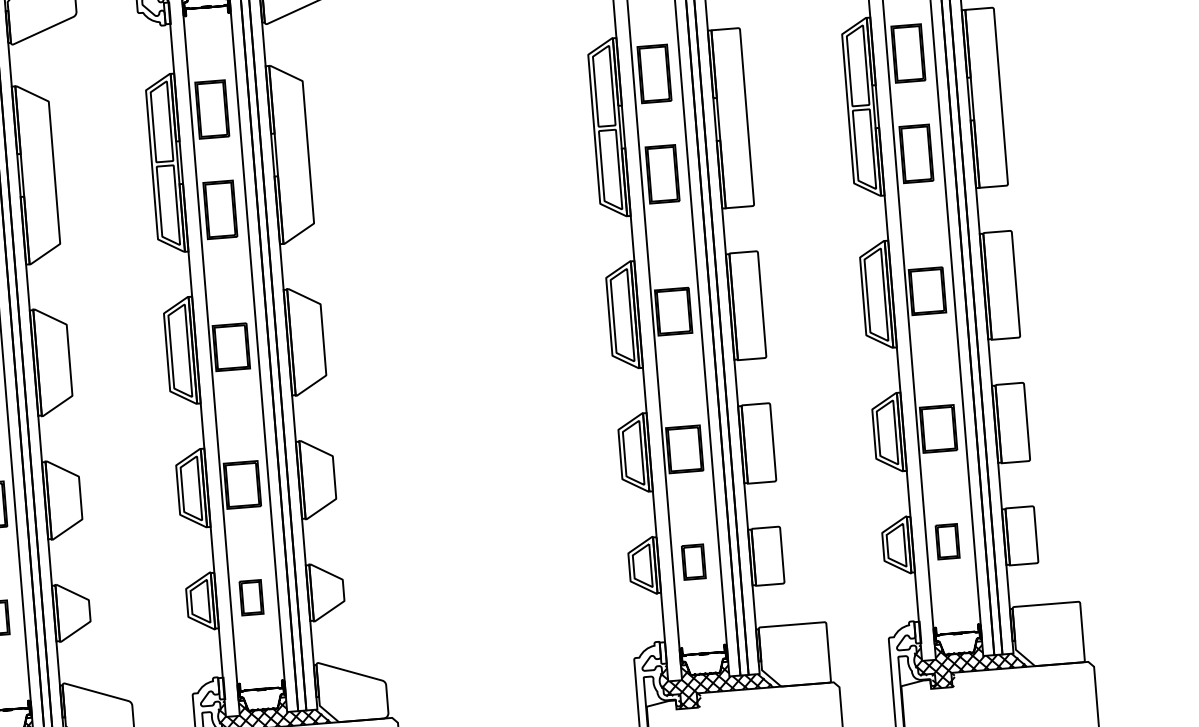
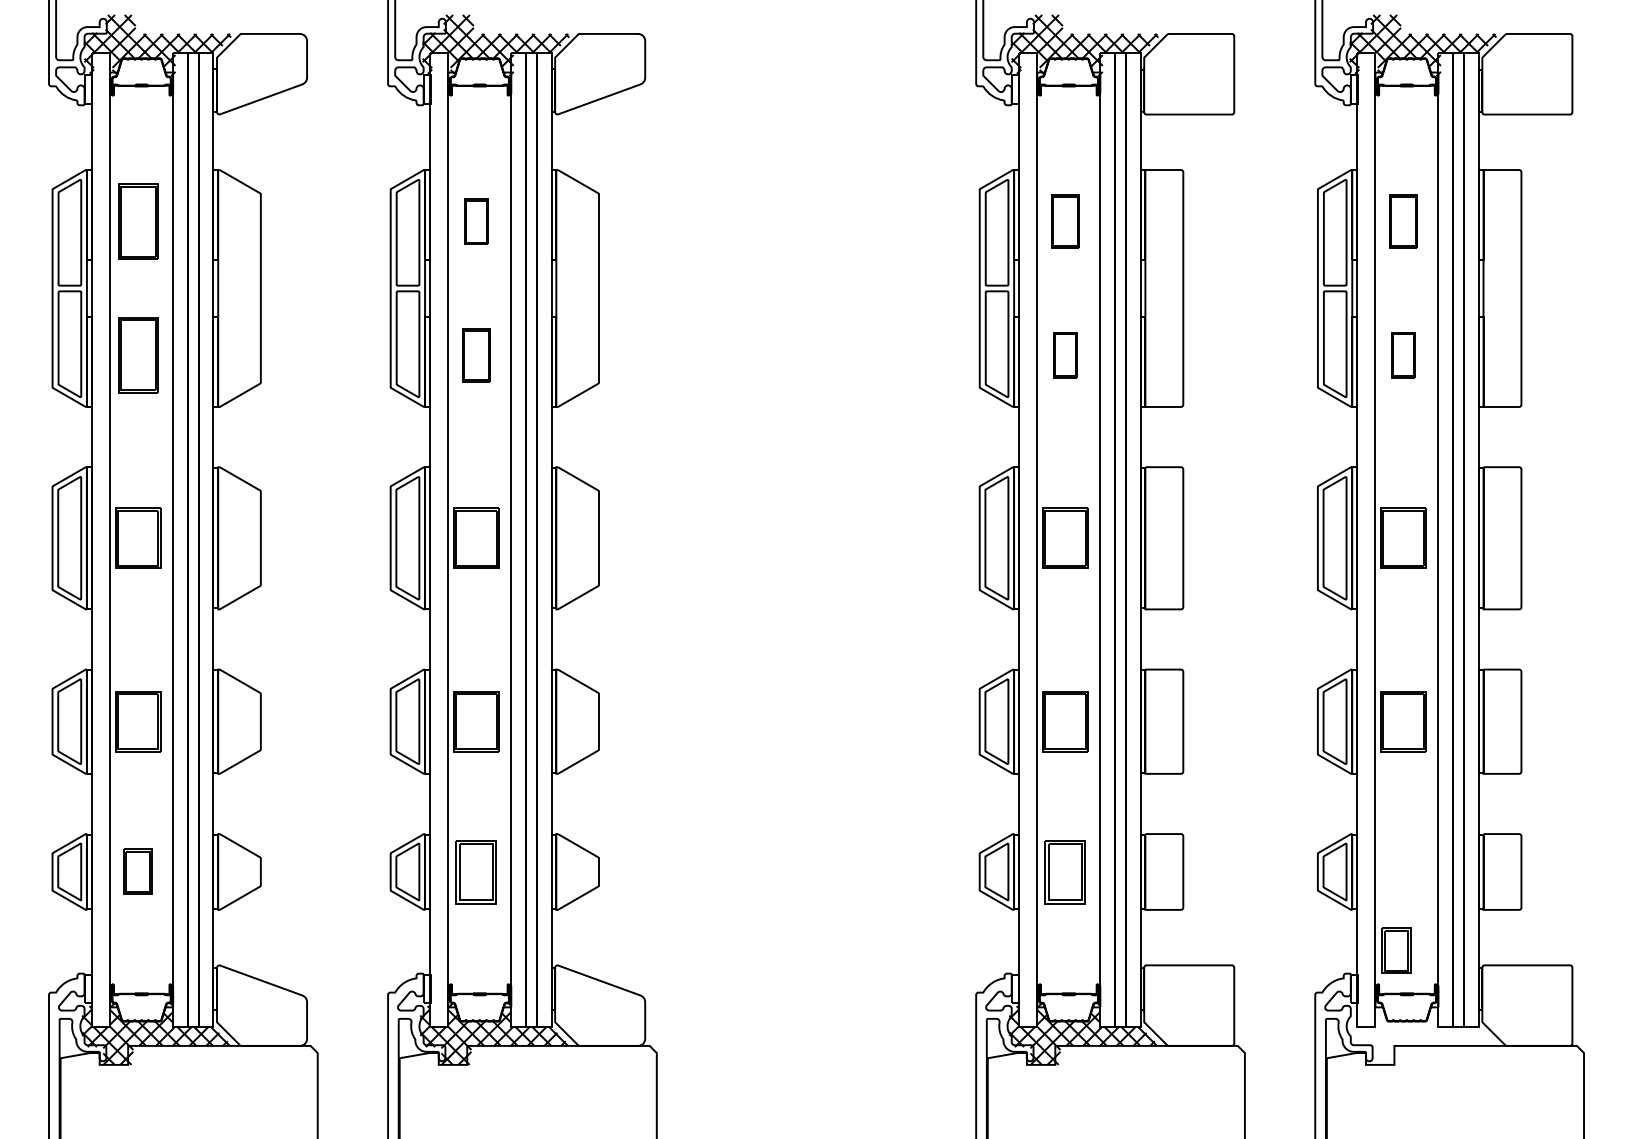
part: (908, 53) -> (1403, 221), size x0.7
part: (654, 73) -> (1065, 221), size x0.7
part: (212, 109) -> (476, 221), size x0.6
part: (916, 154) -> (1403, 355), size x0.6
part: (662, 174) -> (1065, 355), size x0.6
part: (220, 210) -> (476, 355), size x0.7
part: (947, 541) -> (1396, 950), moved
part: (693, 561) -> (1065, 871), size x1.4
part: (251, 597) -> (476, 871), size x1.4
hatch: (970, 661) -> (1421, 1033), removed

